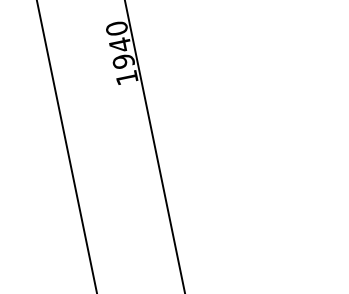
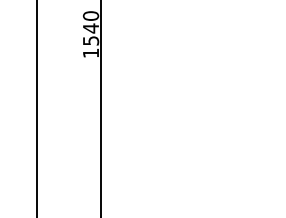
text: (122, 61) -> (90, 40), 1940 -> 1540

